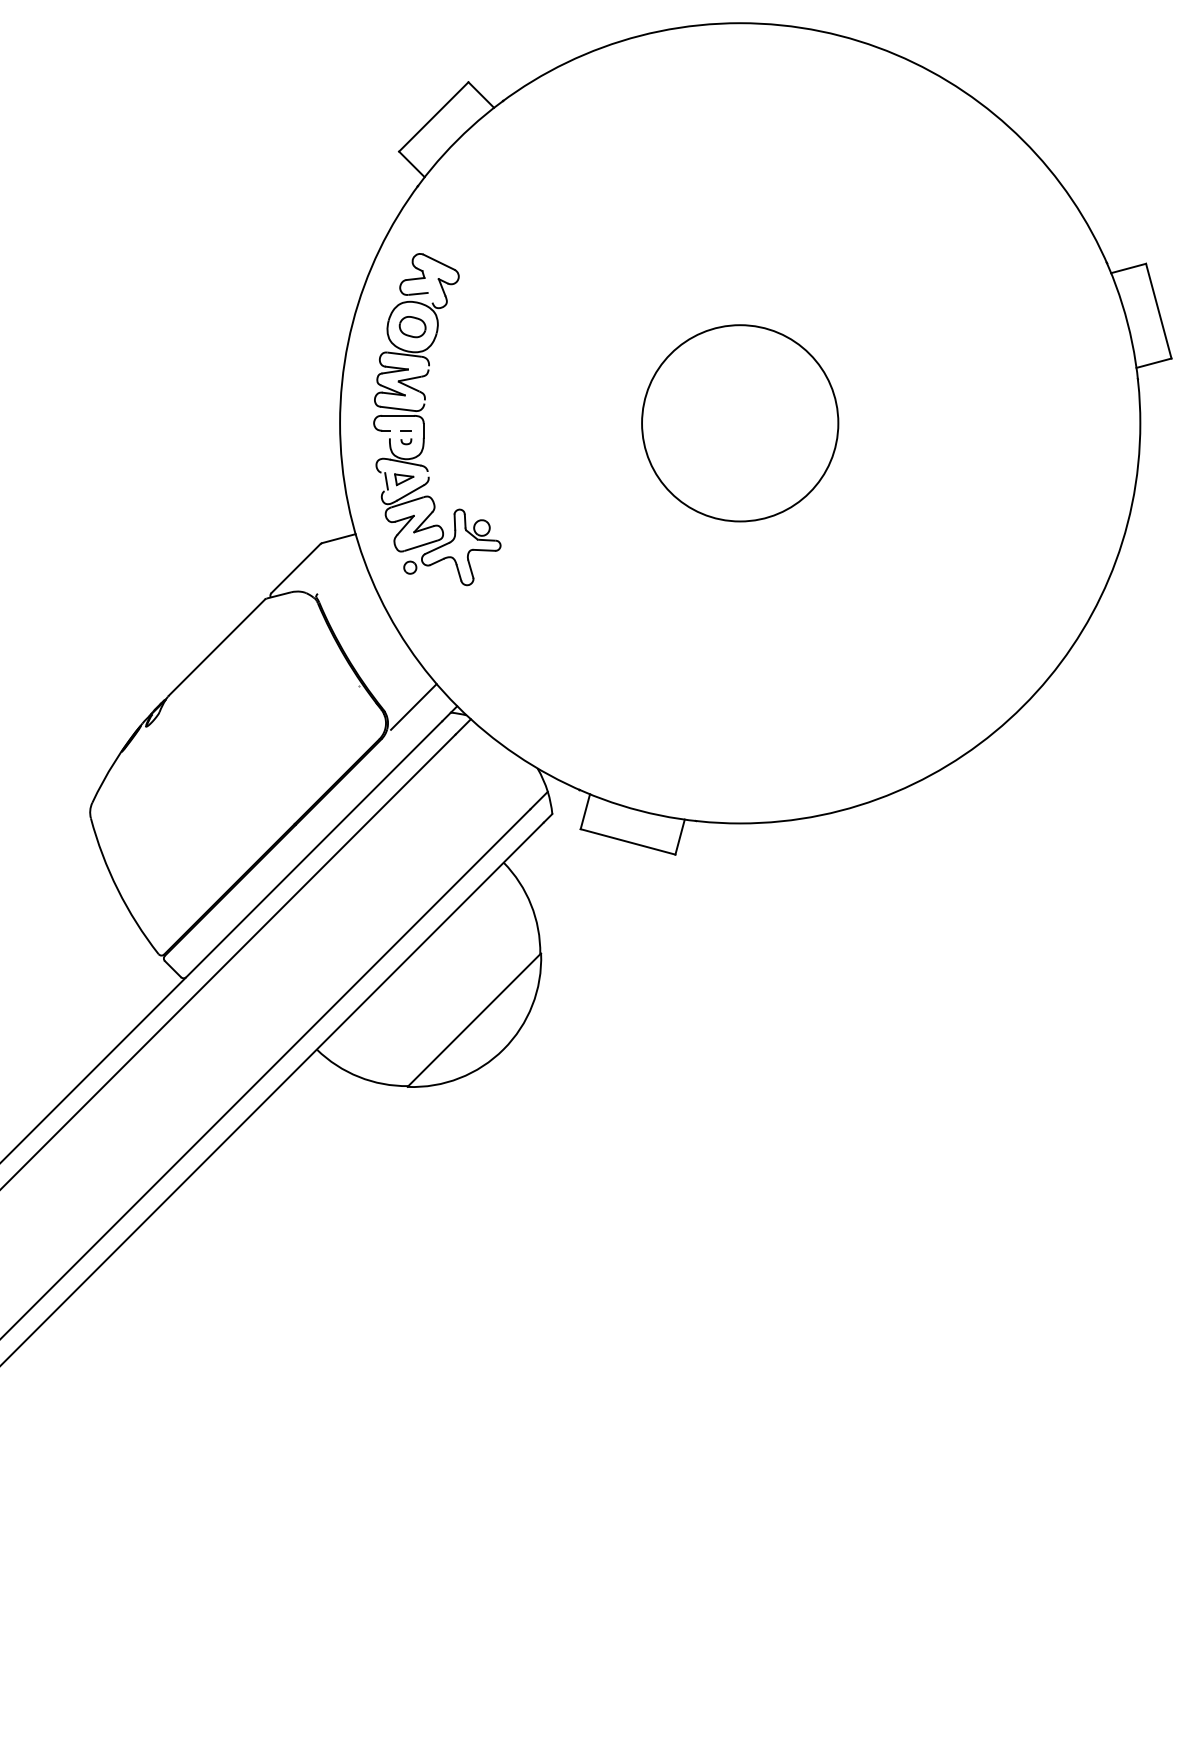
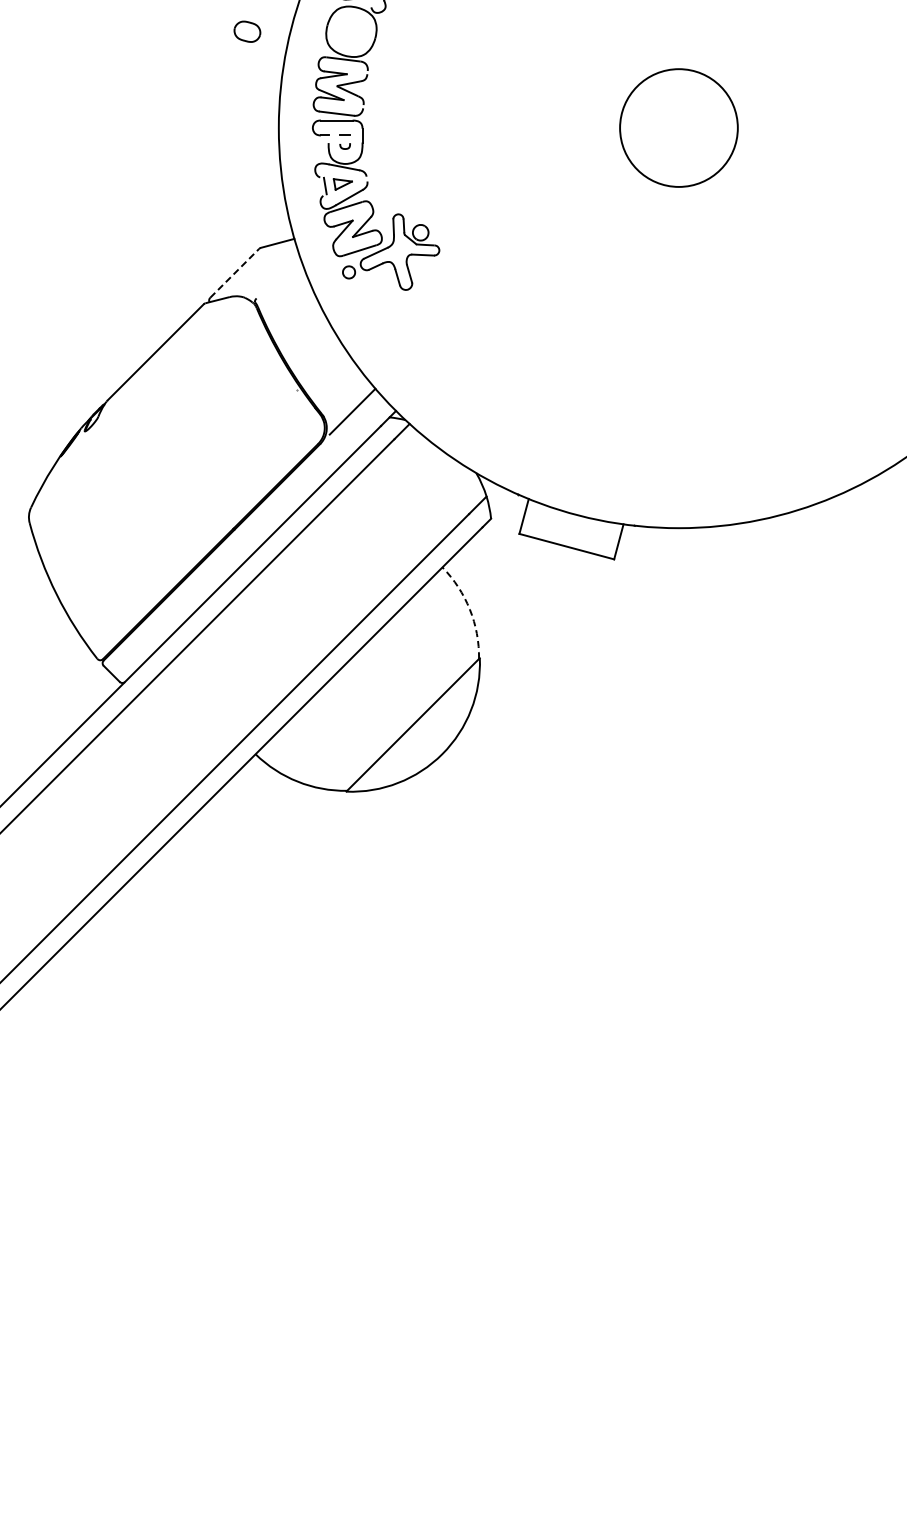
part: (412, 327) -> (247, 32), moved
circle: (740, 423) -> (679, 128), size x0.6
line: (295, 568) -> (234, 273), solid -> dashed
arc: (531, 904) -> (470, 609), solid -> dashed

